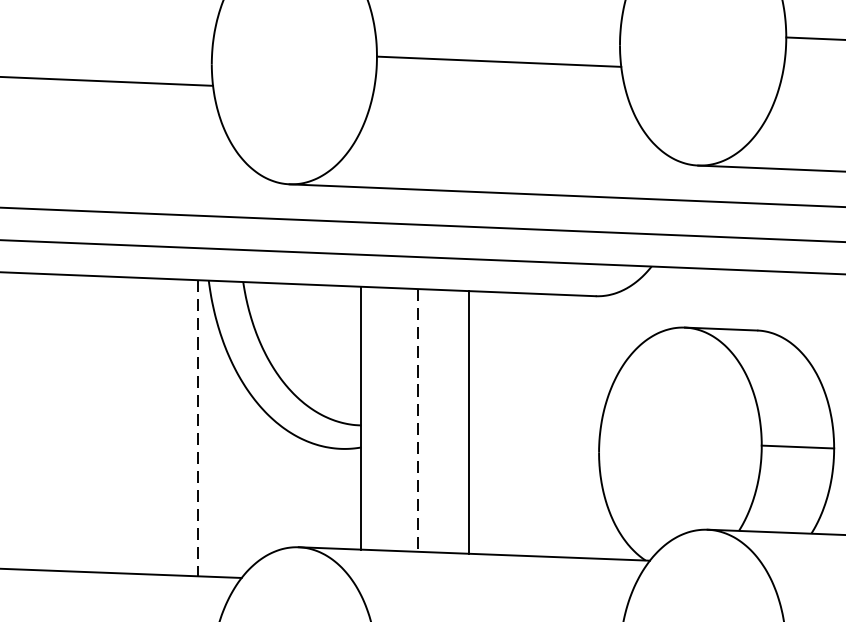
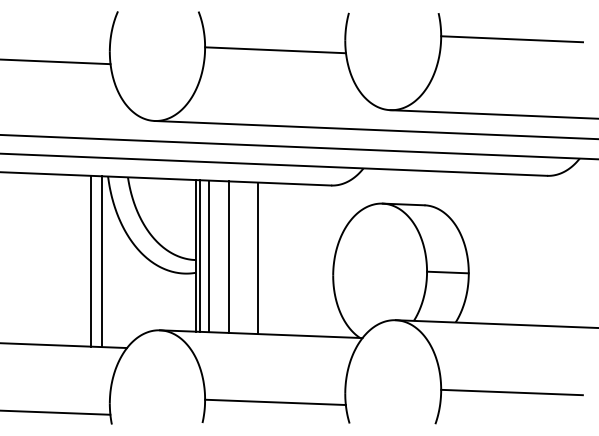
line: (367, 417) -> (199, 255), added
line: (384, 419) -> (209, 256), added
line: (417, 421) -> (228, 257), dashed -> solid
line: (180, 426) -> (91, 260), added
line: (197, 429) -> (101, 262), dashed -> solid

